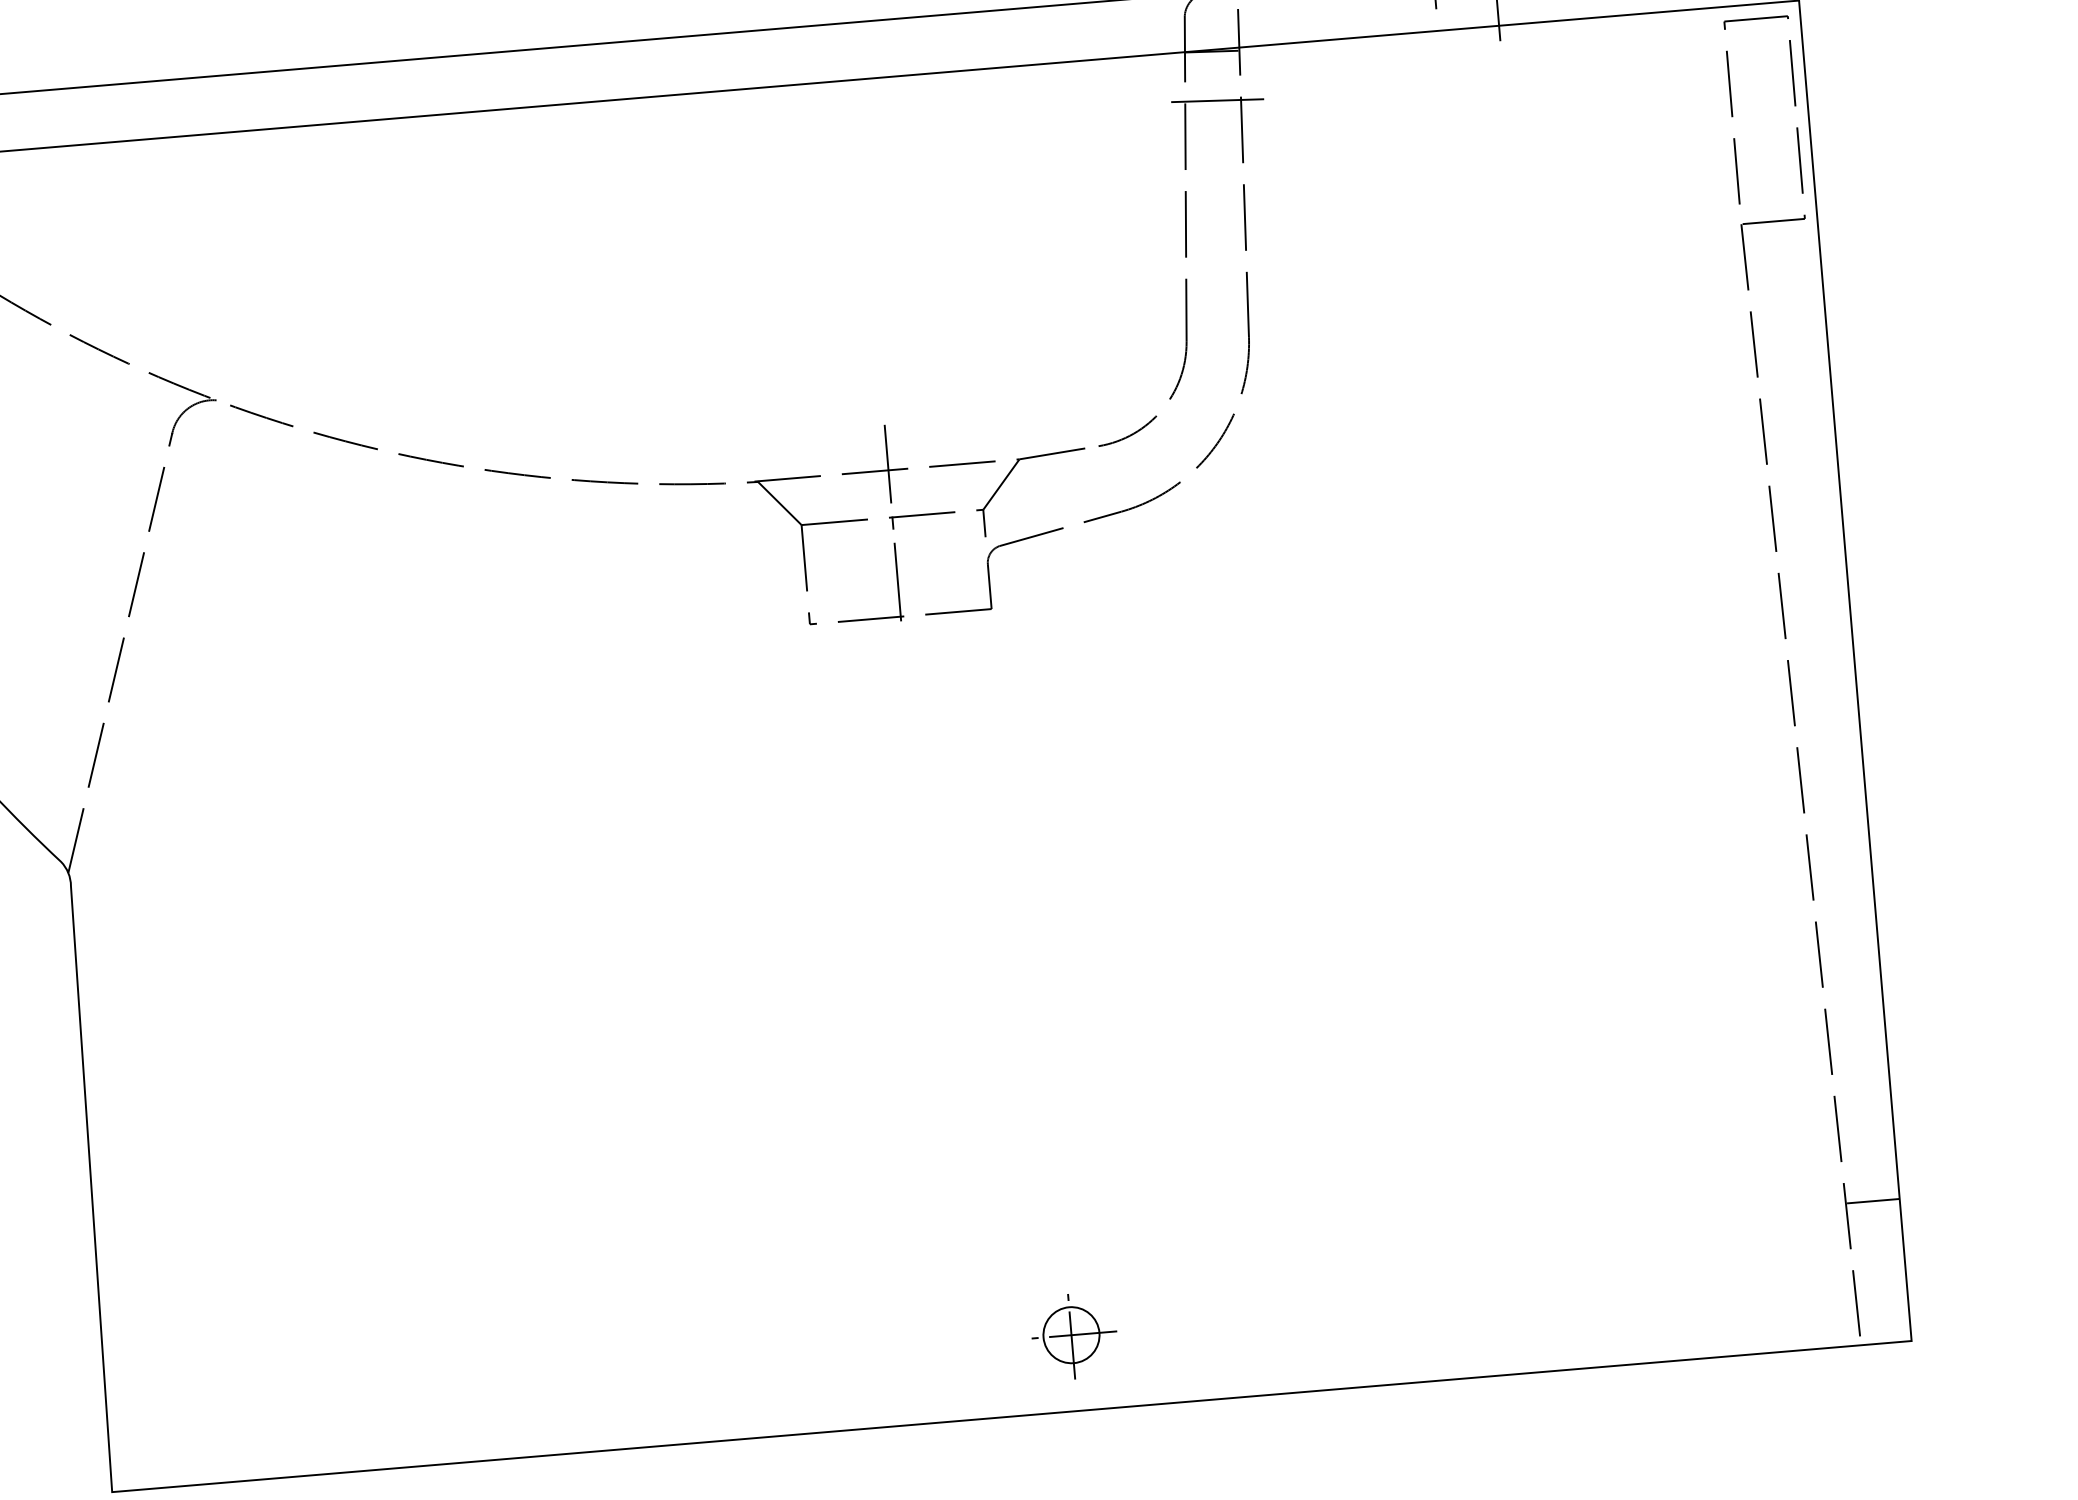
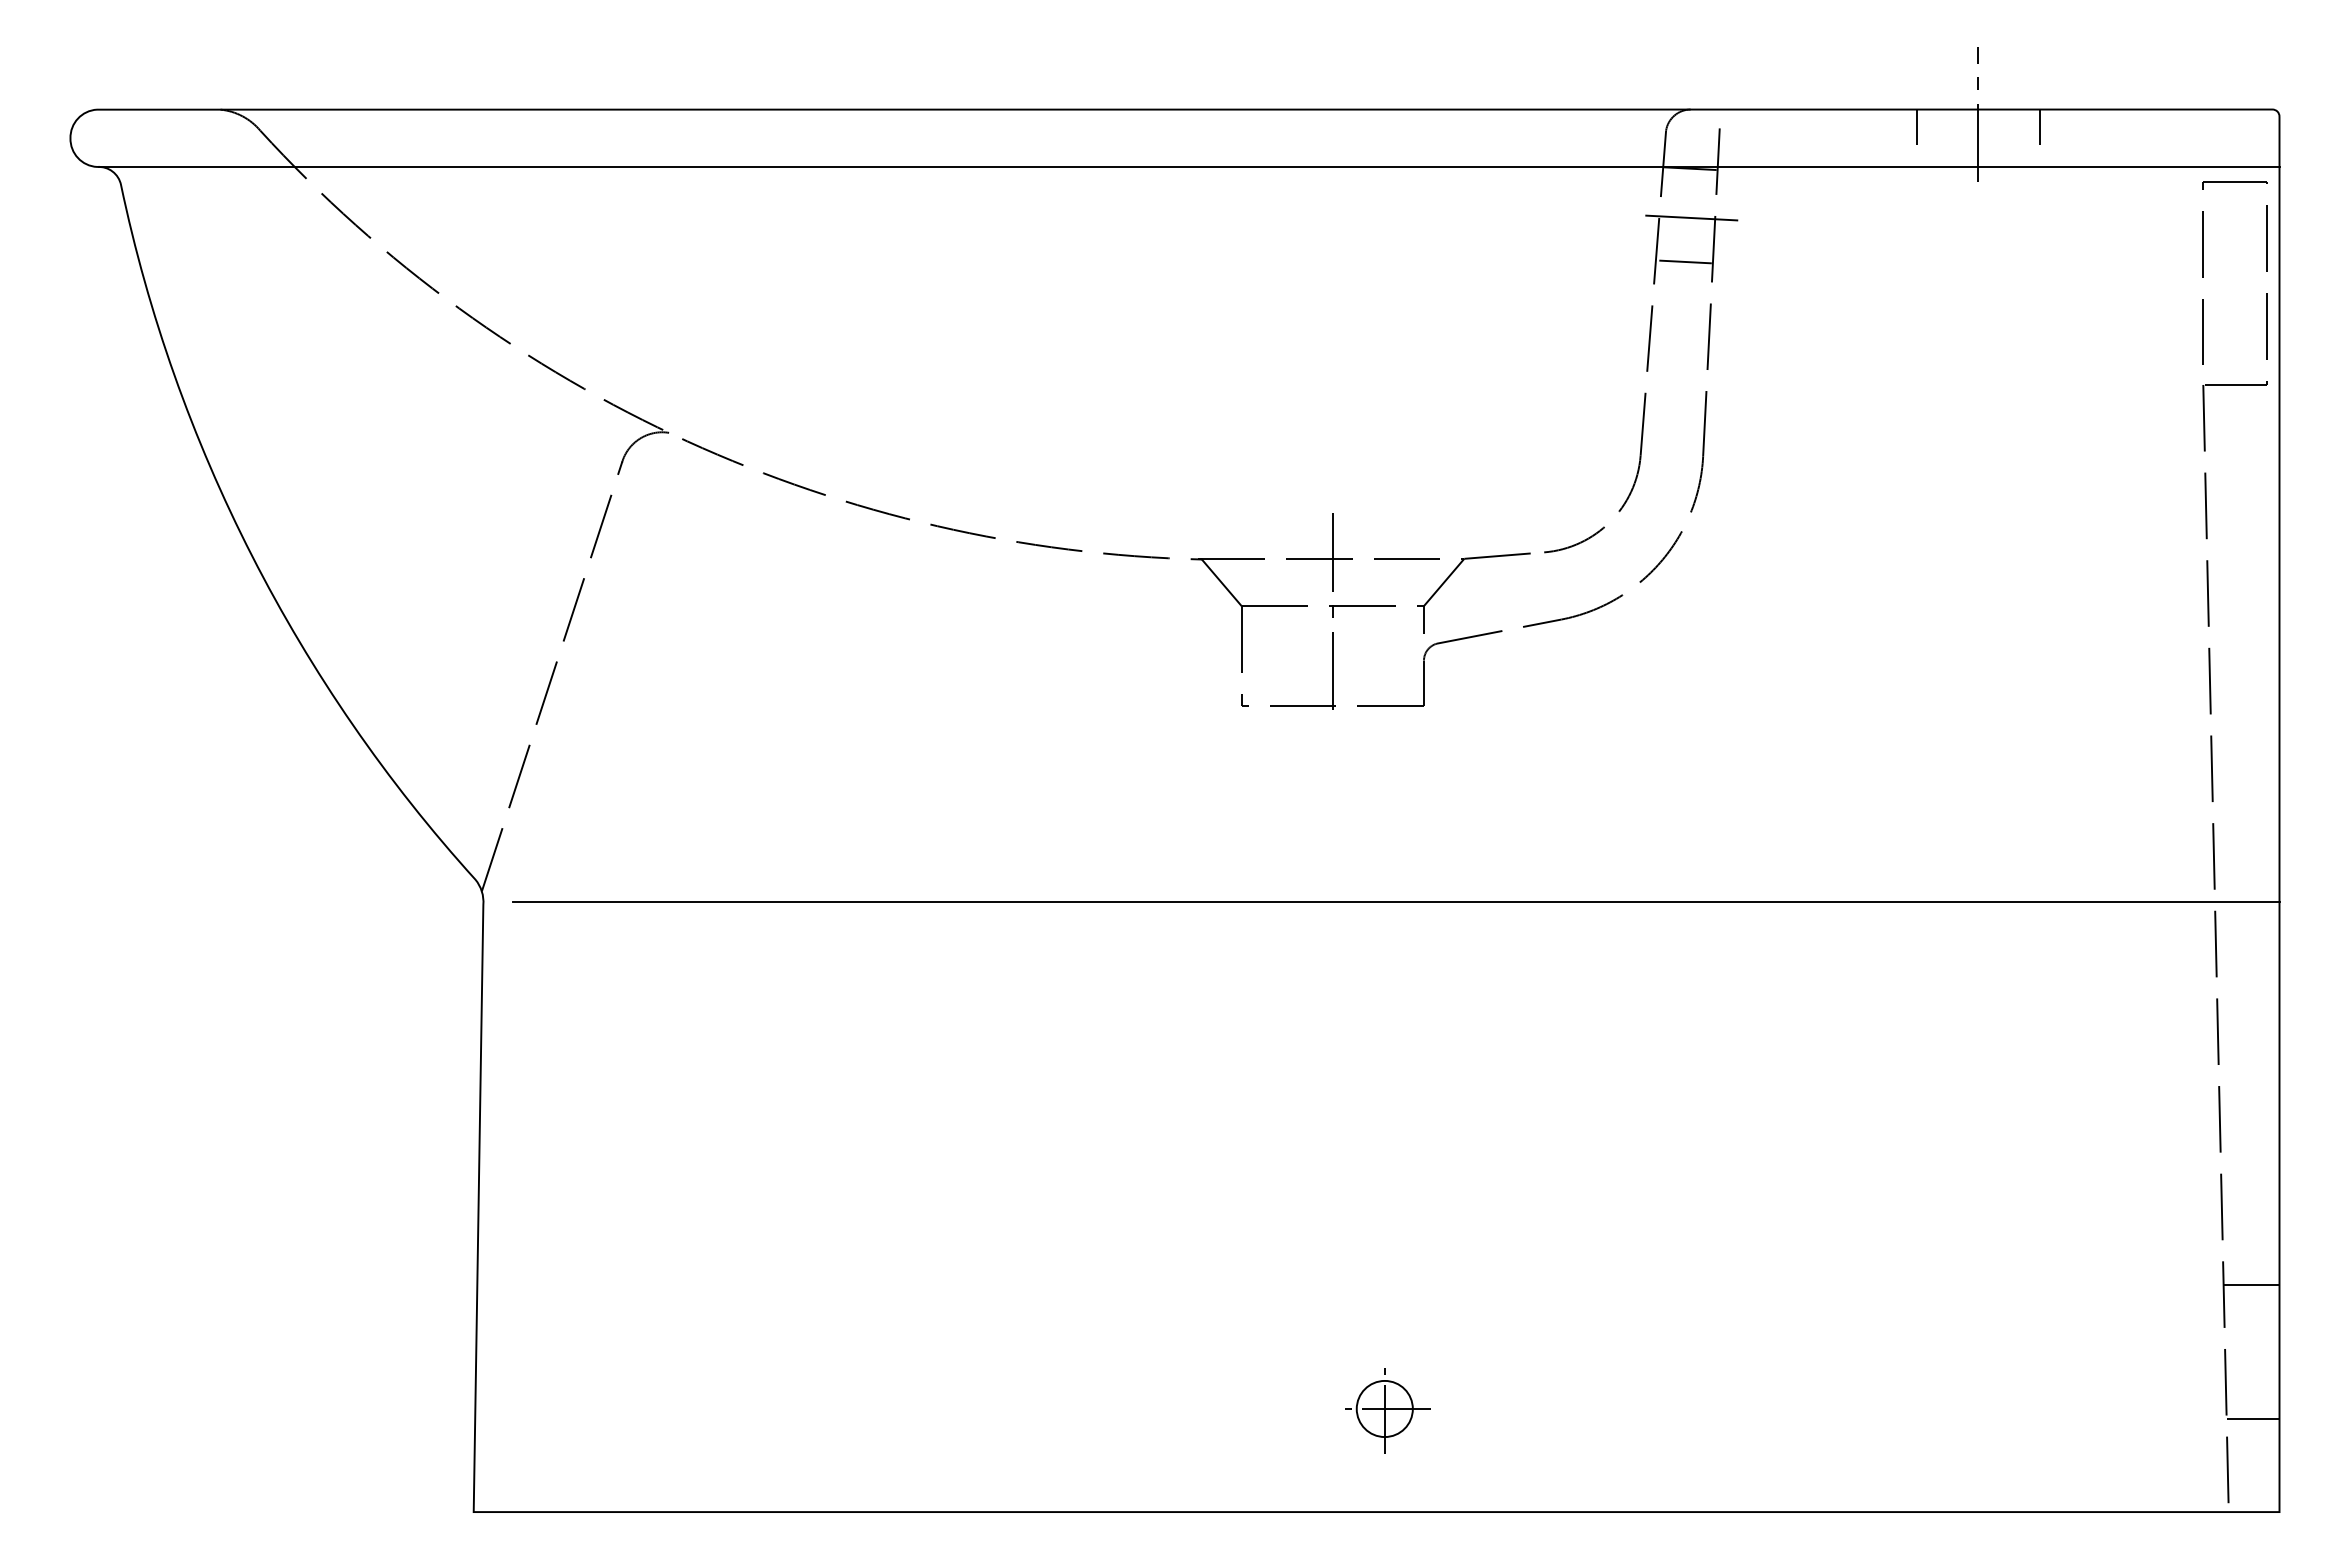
line: (1215, 144) -> (1685, 261), added
line: (979, 806) -> (1395, 901), added
line: (1864, 1116) -> (2251, 1284), added
line: (1872, 1201) -> (2252, 1418), moved
part: (1074, 1336) -> (1387, 1410), moved

